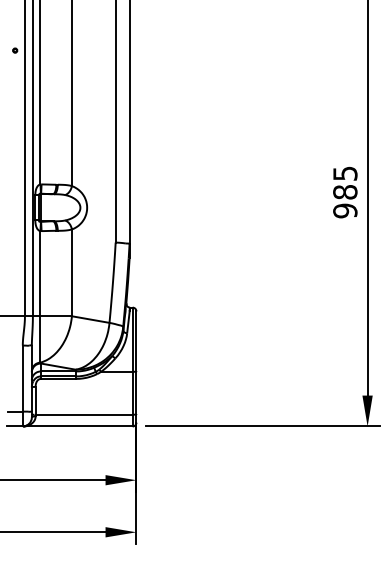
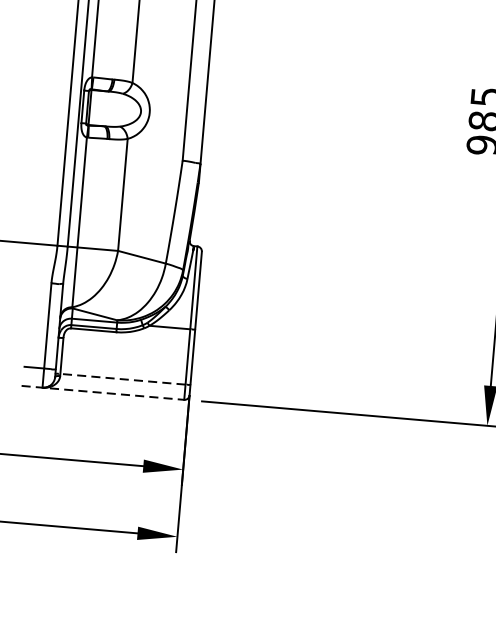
line: (84, 414) -> (123, 379), solid -> dashed
line: (70, 426) -> (104, 392), solid -> dashed

